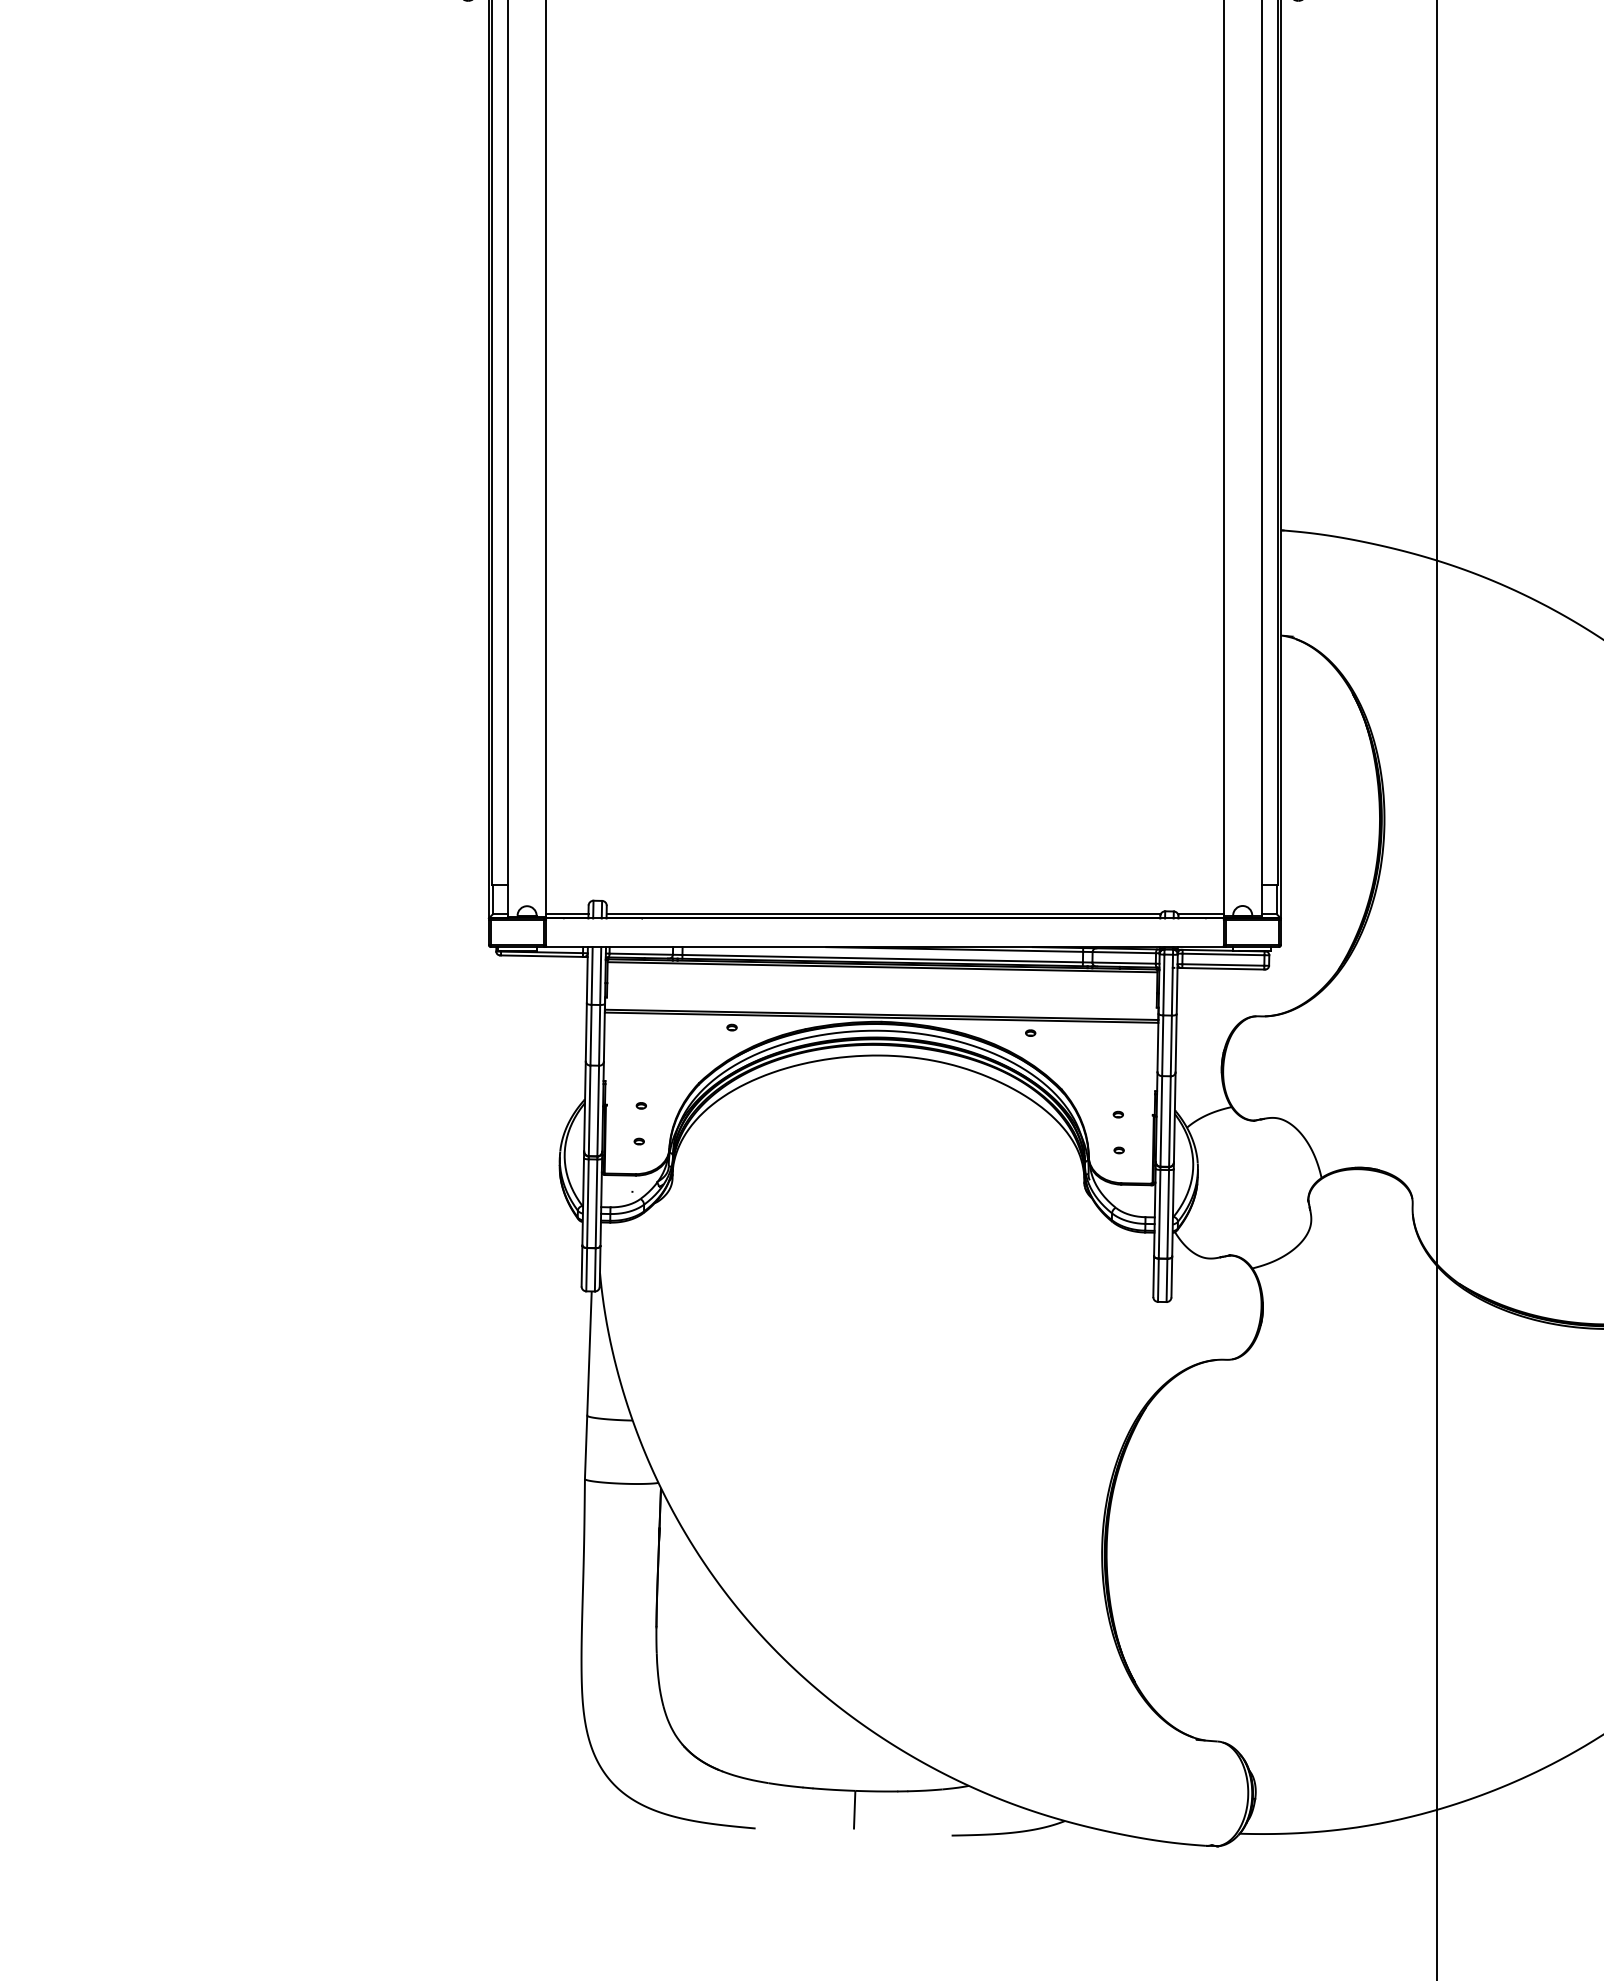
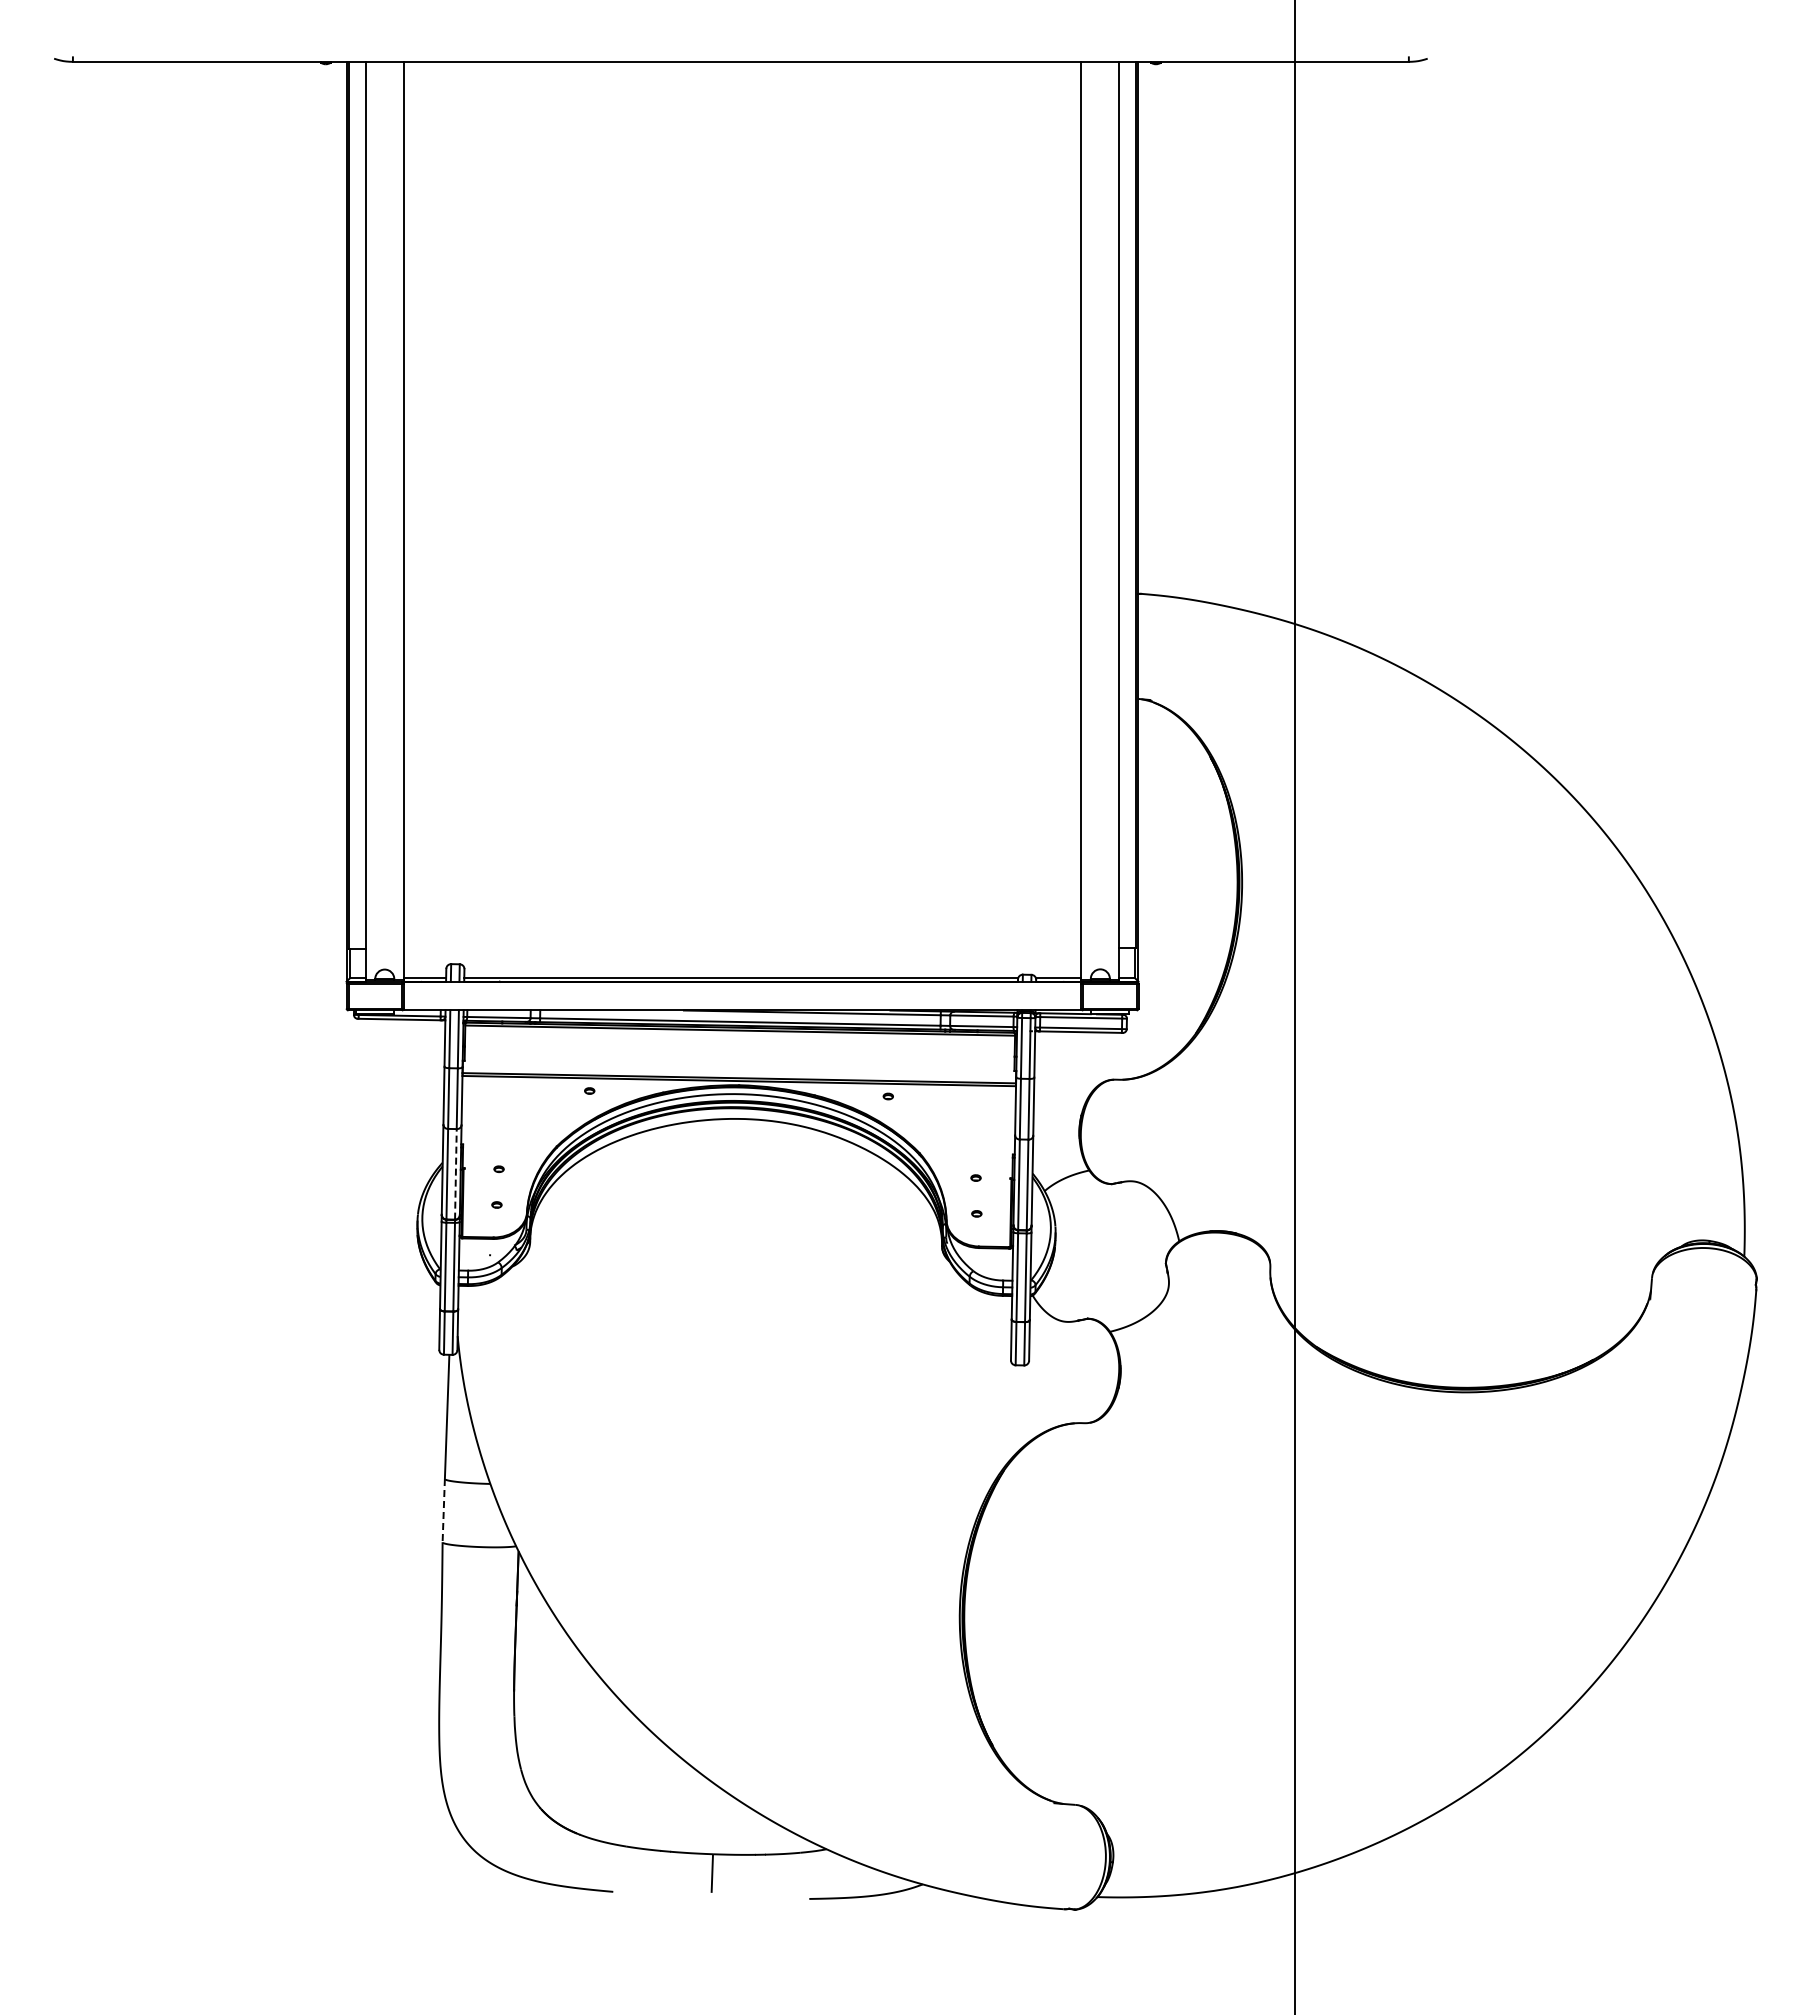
line: (597, 1110) -> (455, 1173), solid -> dashed
line: (585, 1447) -> (443, 1510), solid -> dashed

